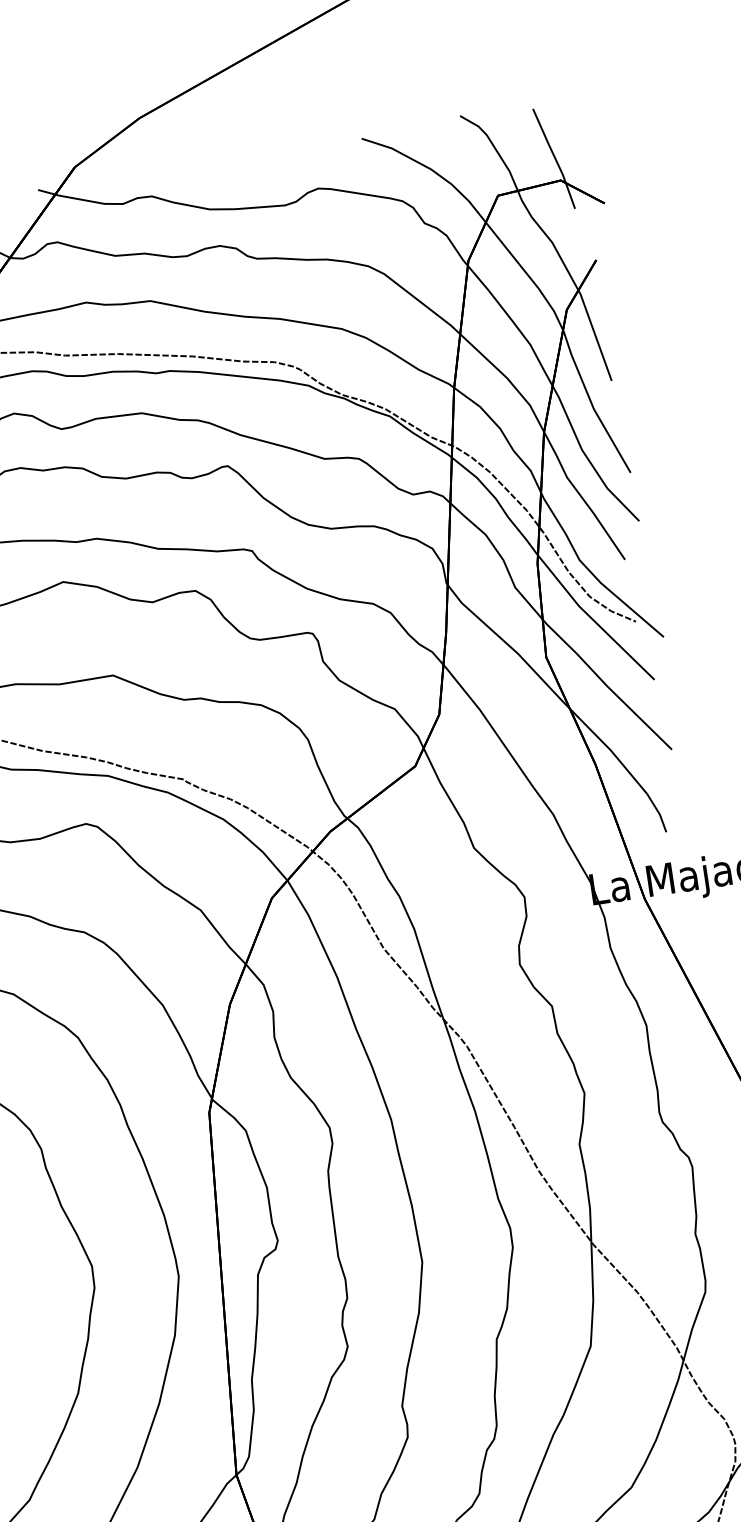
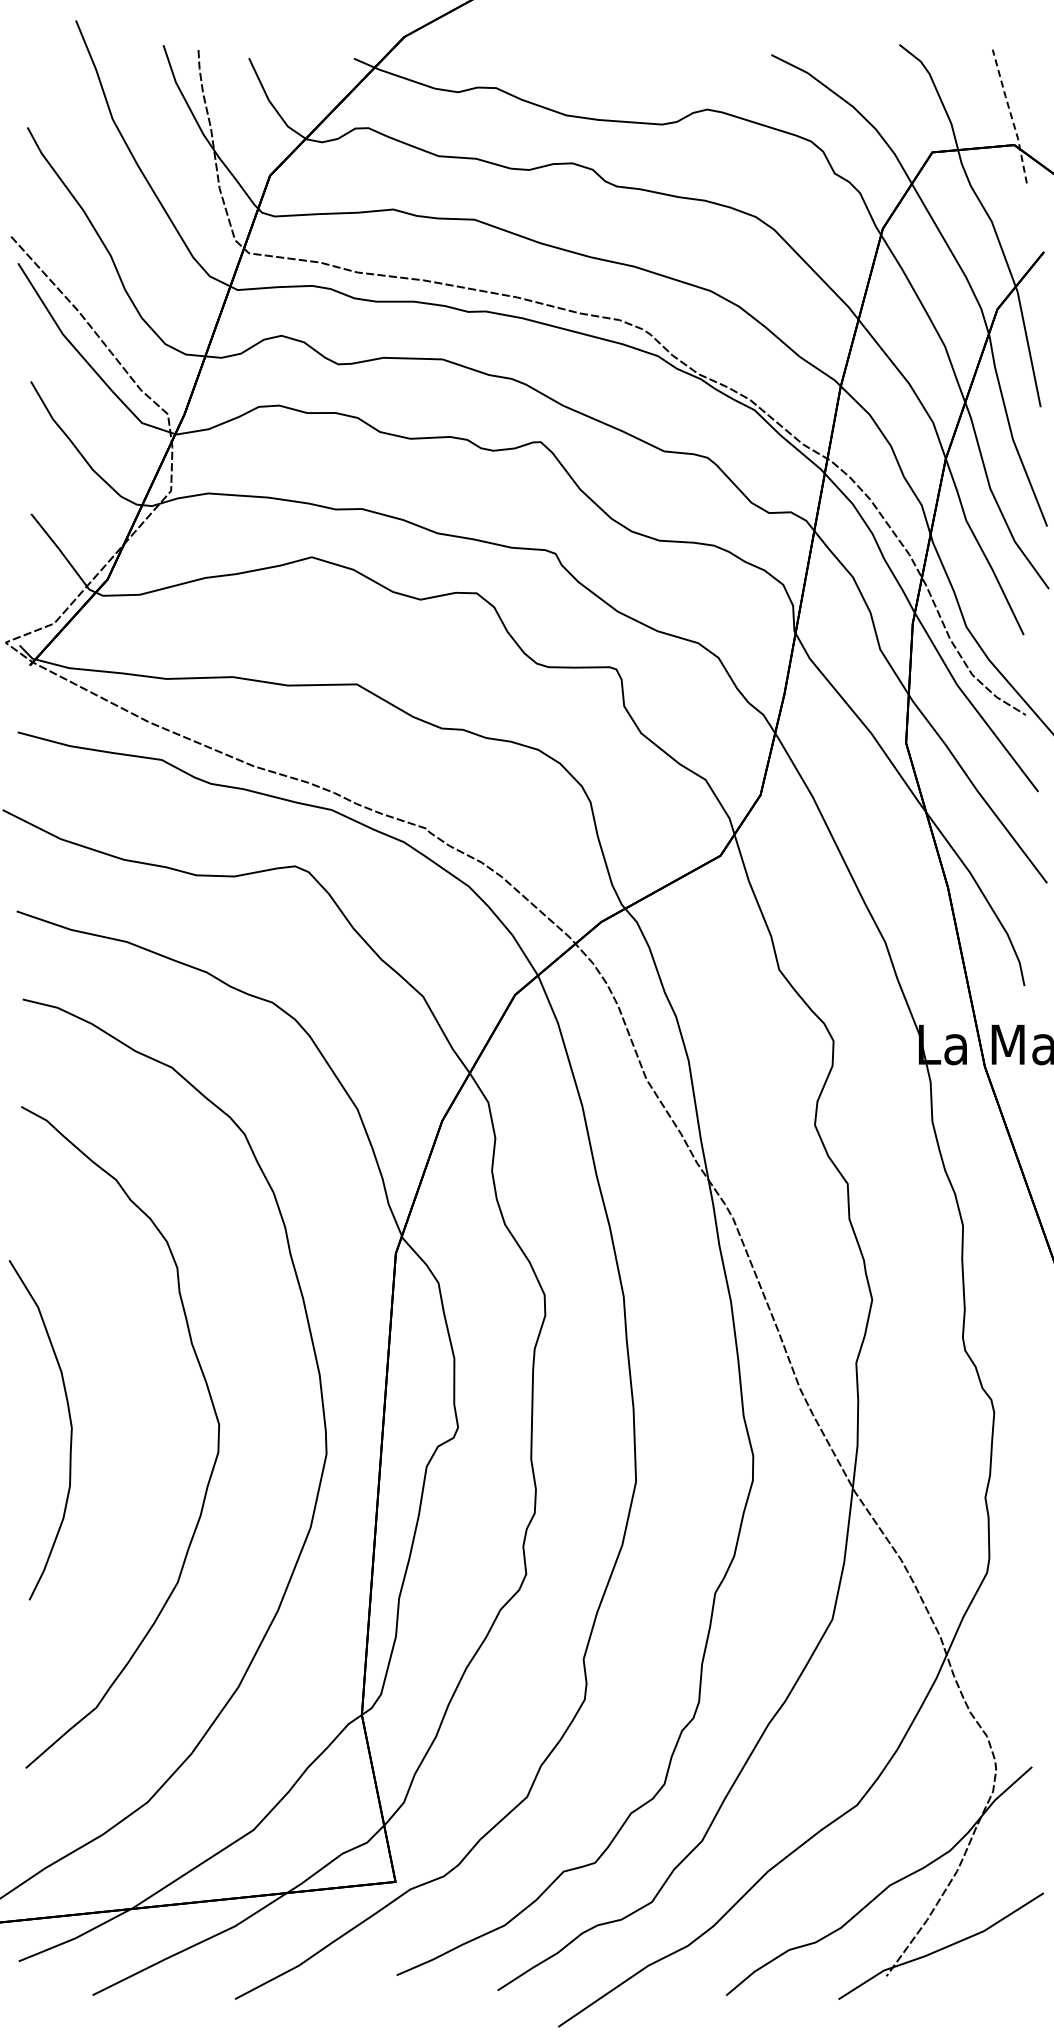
line: (555, 158) -> (1011, 116), solid -> dashed

